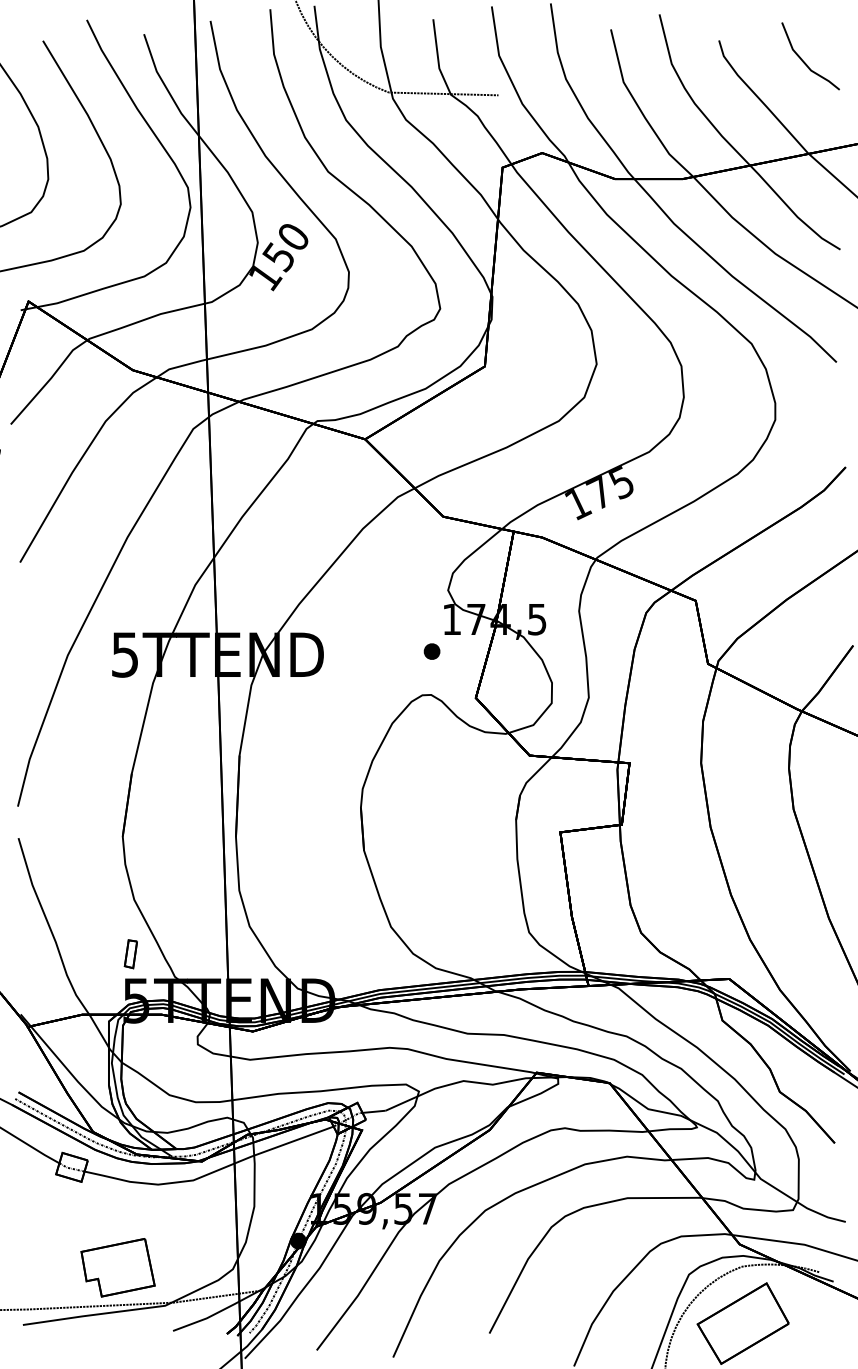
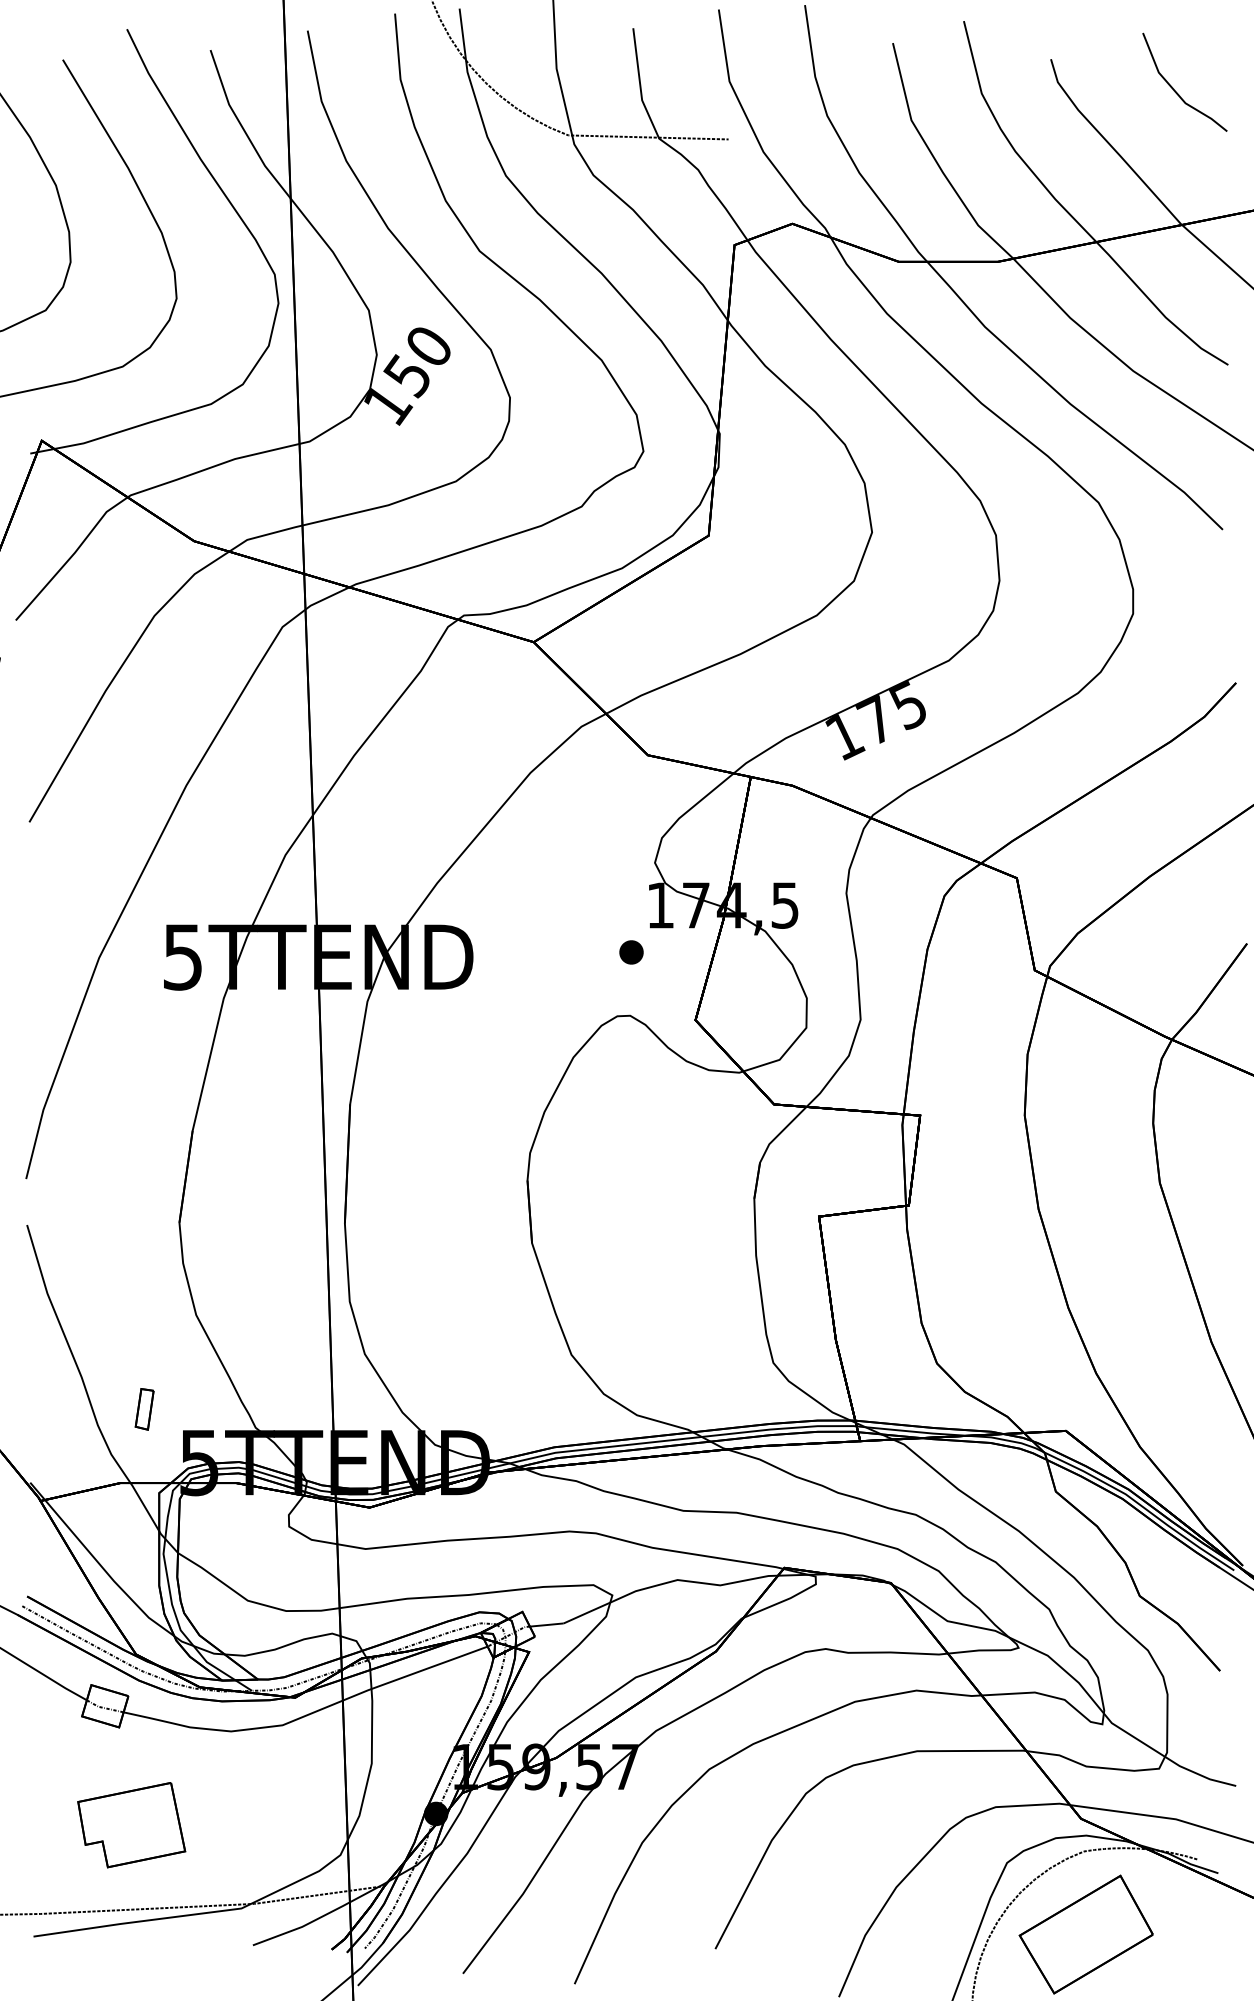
part: (130, 954) -> (143, 1409), moved
part: (117, 1267) -> (130, 1824), moved

